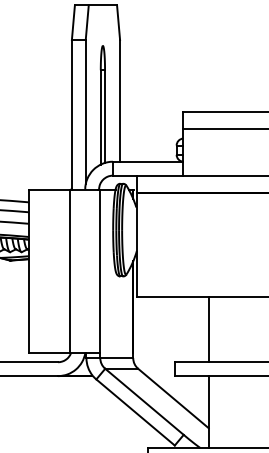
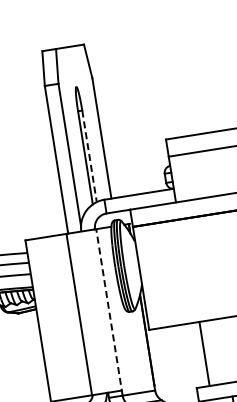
line: (105, 117) -> (90, 157), solid -> dashed
line: (100, 273) -> (109, 312), solid -> dashed
line: (208, 329) -> (204, 353), moved

